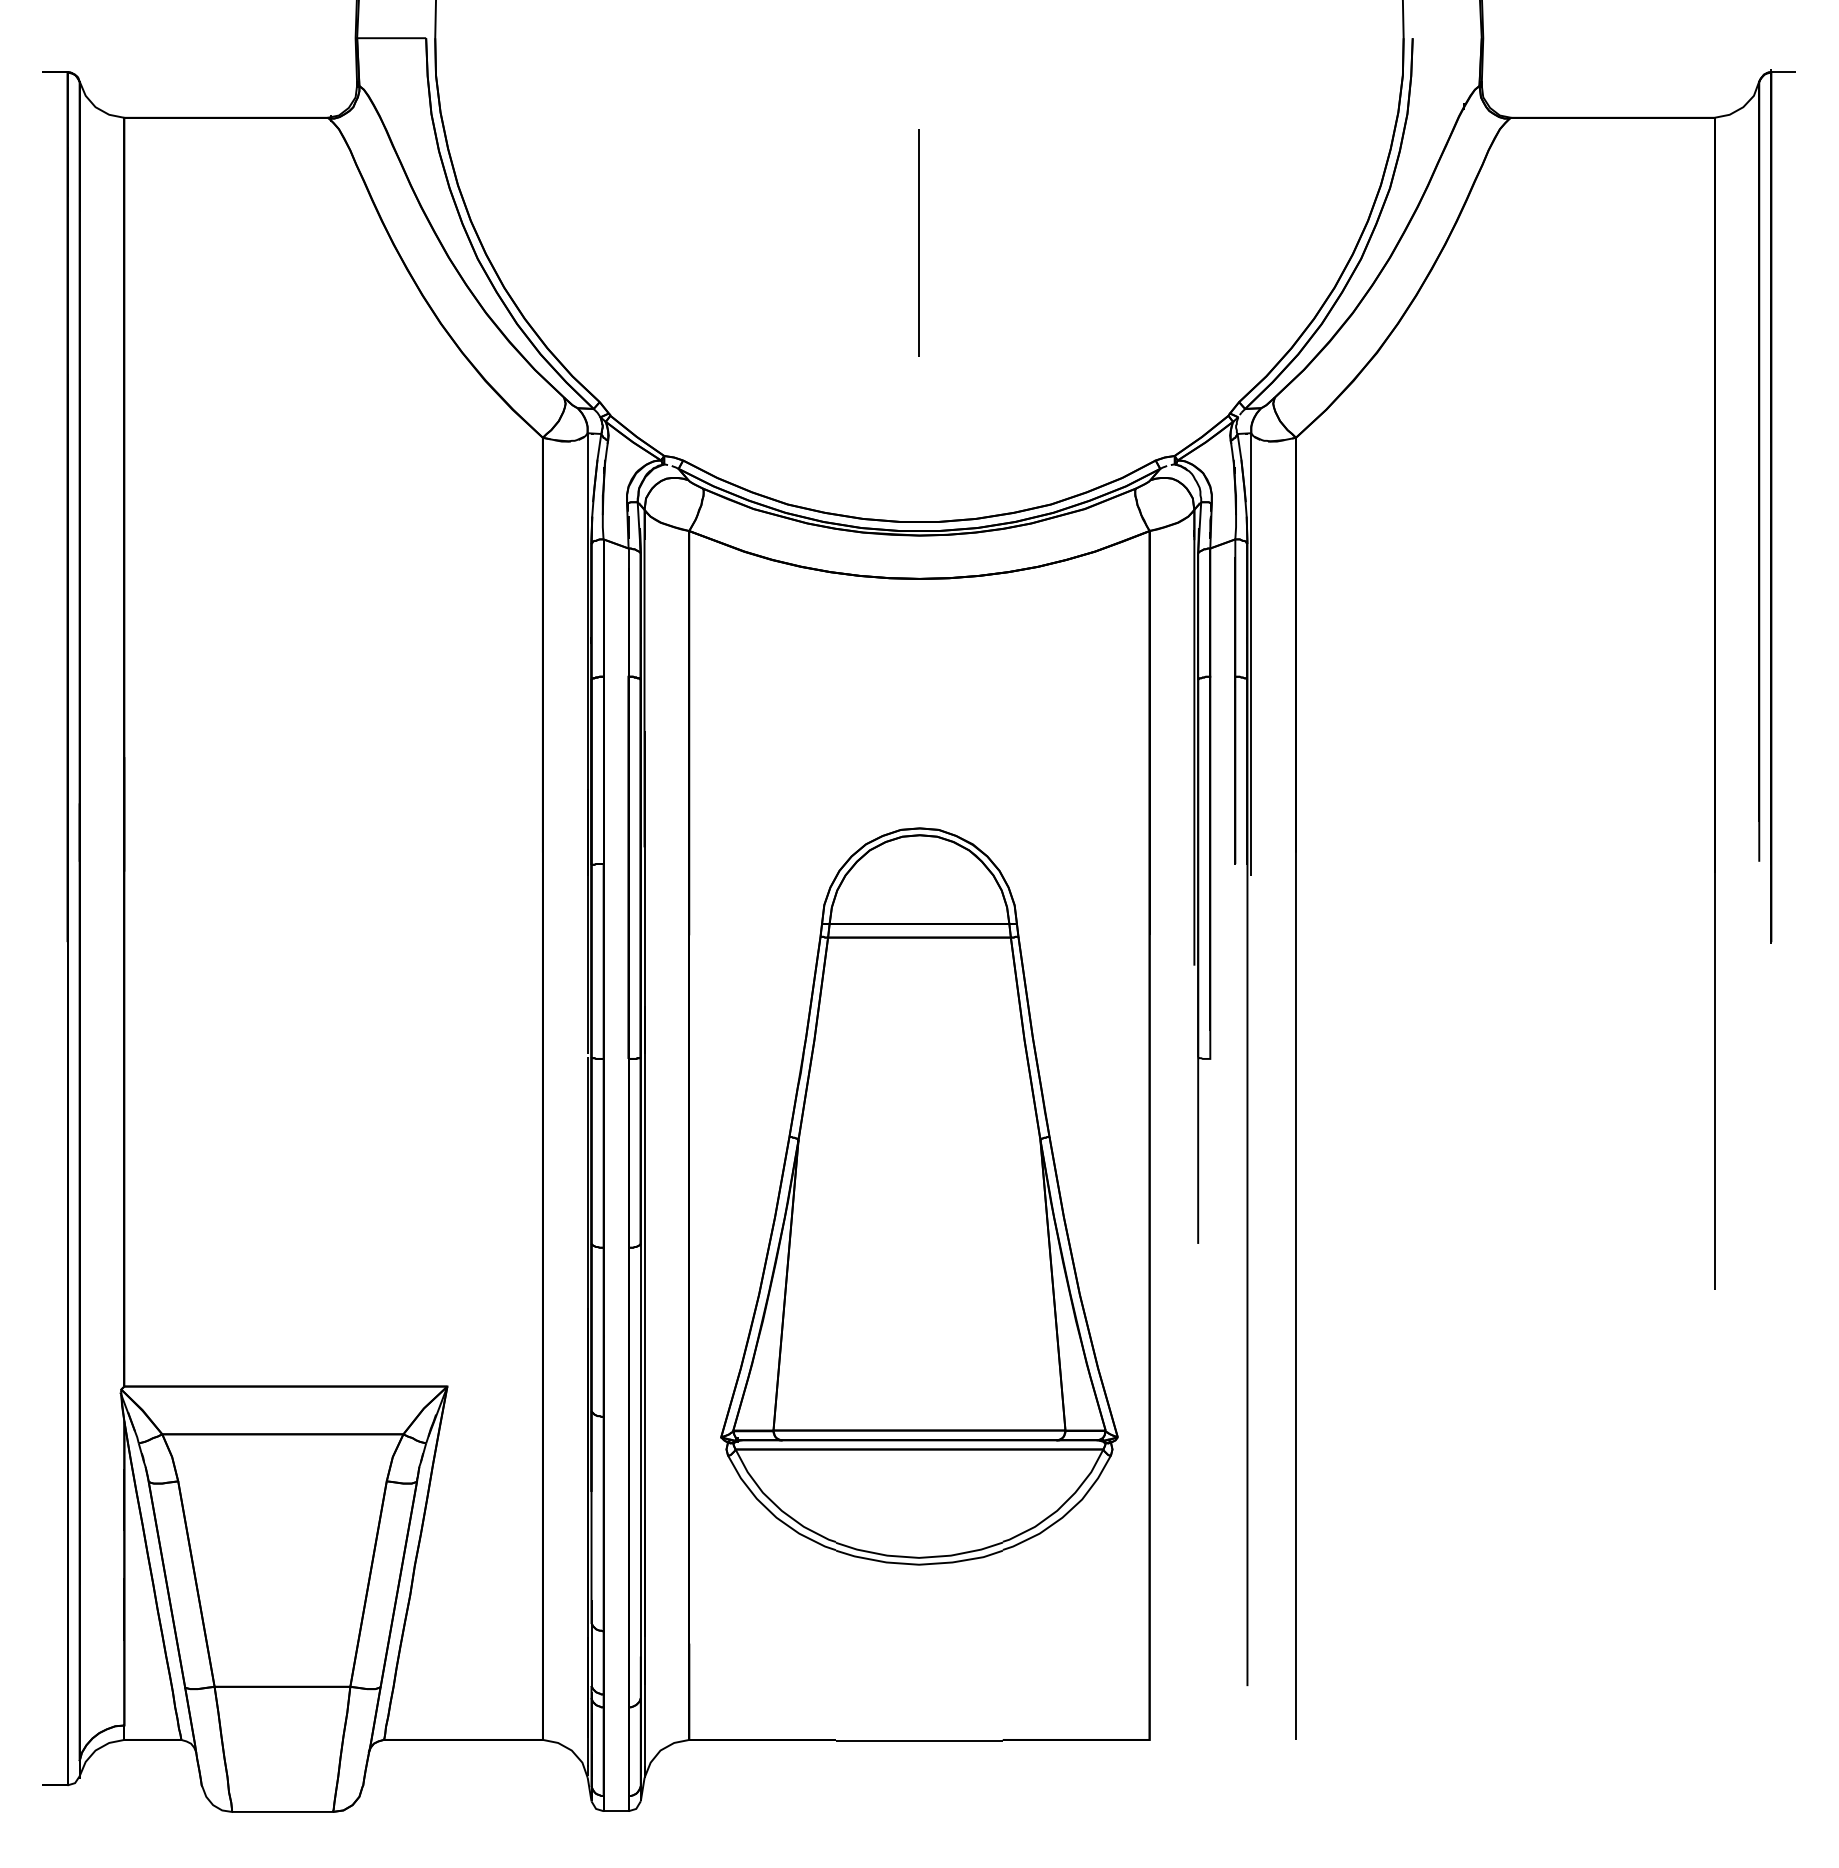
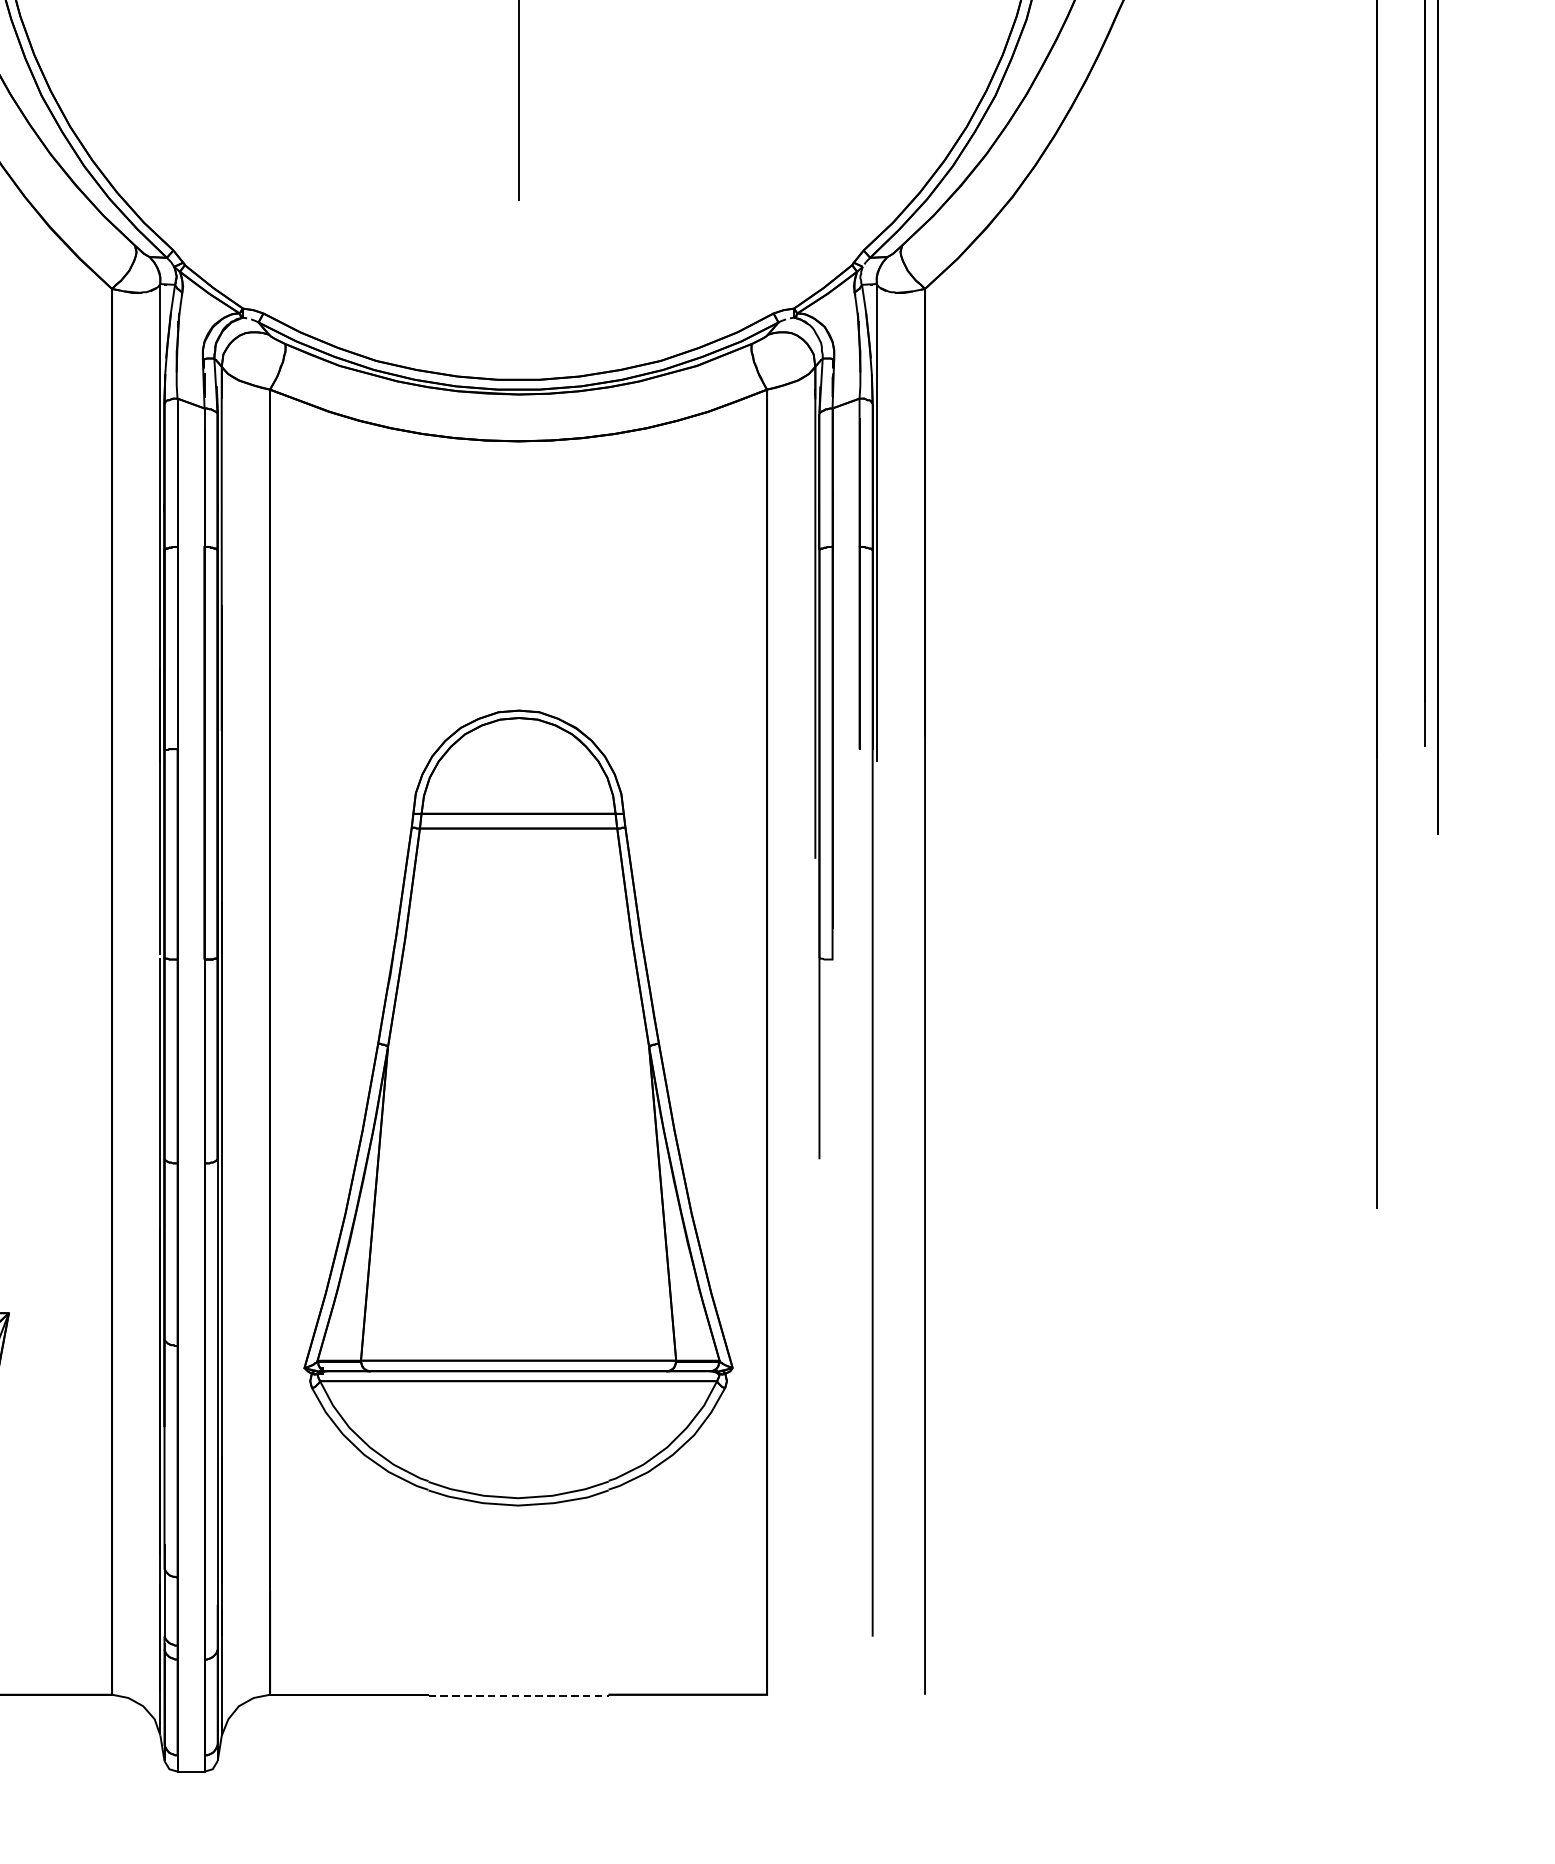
line: (919, 1740) -> (518, 1695), solid -> dashed

